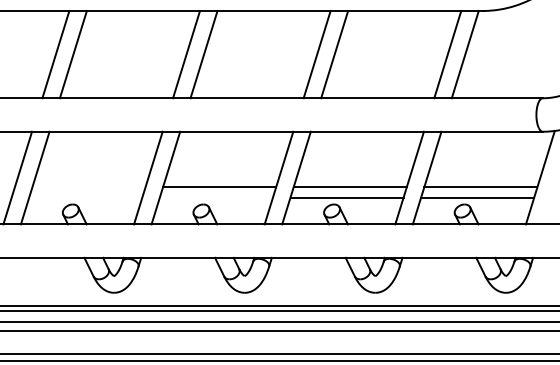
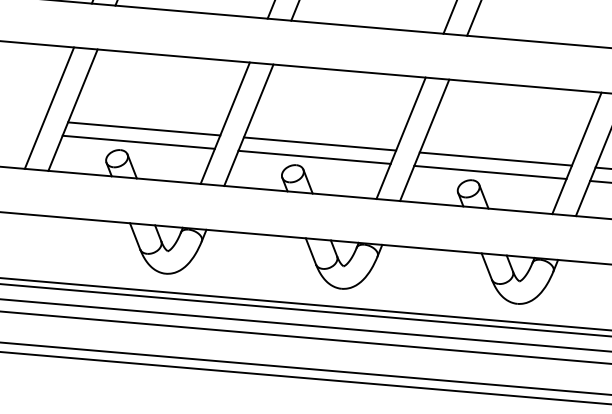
line: (88, 187) -> (143, 129), added
line: (85, 197) -> (138, 142), added
line: (215, 197) -> (313, 157), added

